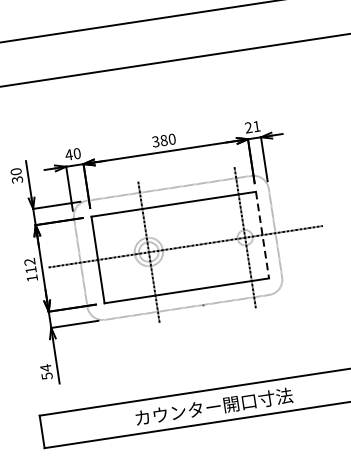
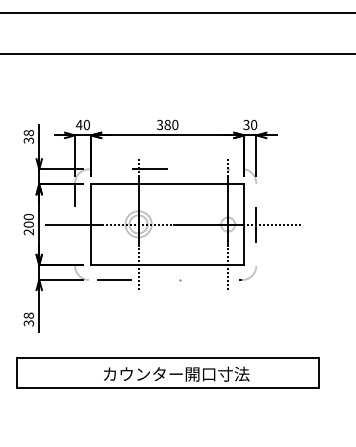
text: (252, 126) -> (250, 124), 21 -> 30
text: (15, 172) -> (28, 133), 30 -> 38
line: (262, 236) -> (244, 225), dashed -> solid
text: (30, 270) -> (28, 224), 112 -> 200
text: (46, 372) -> (28, 319), 54 -> 38

